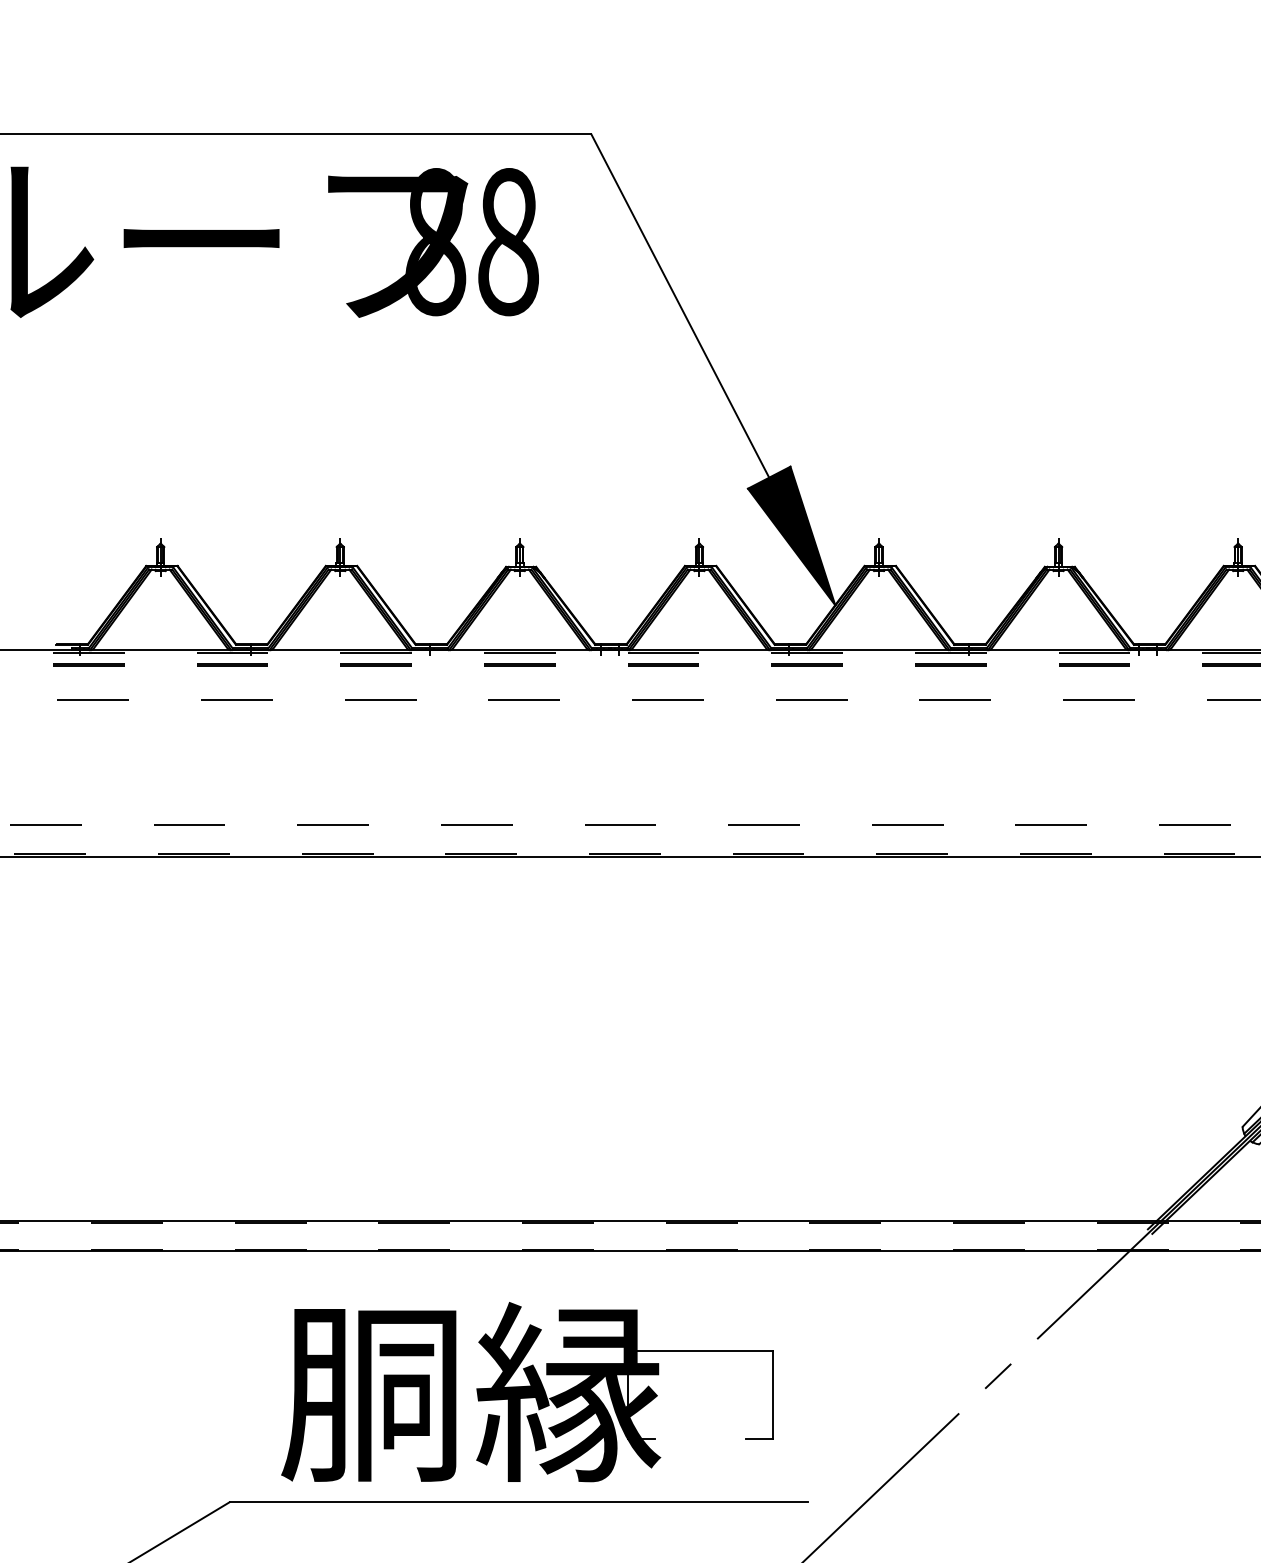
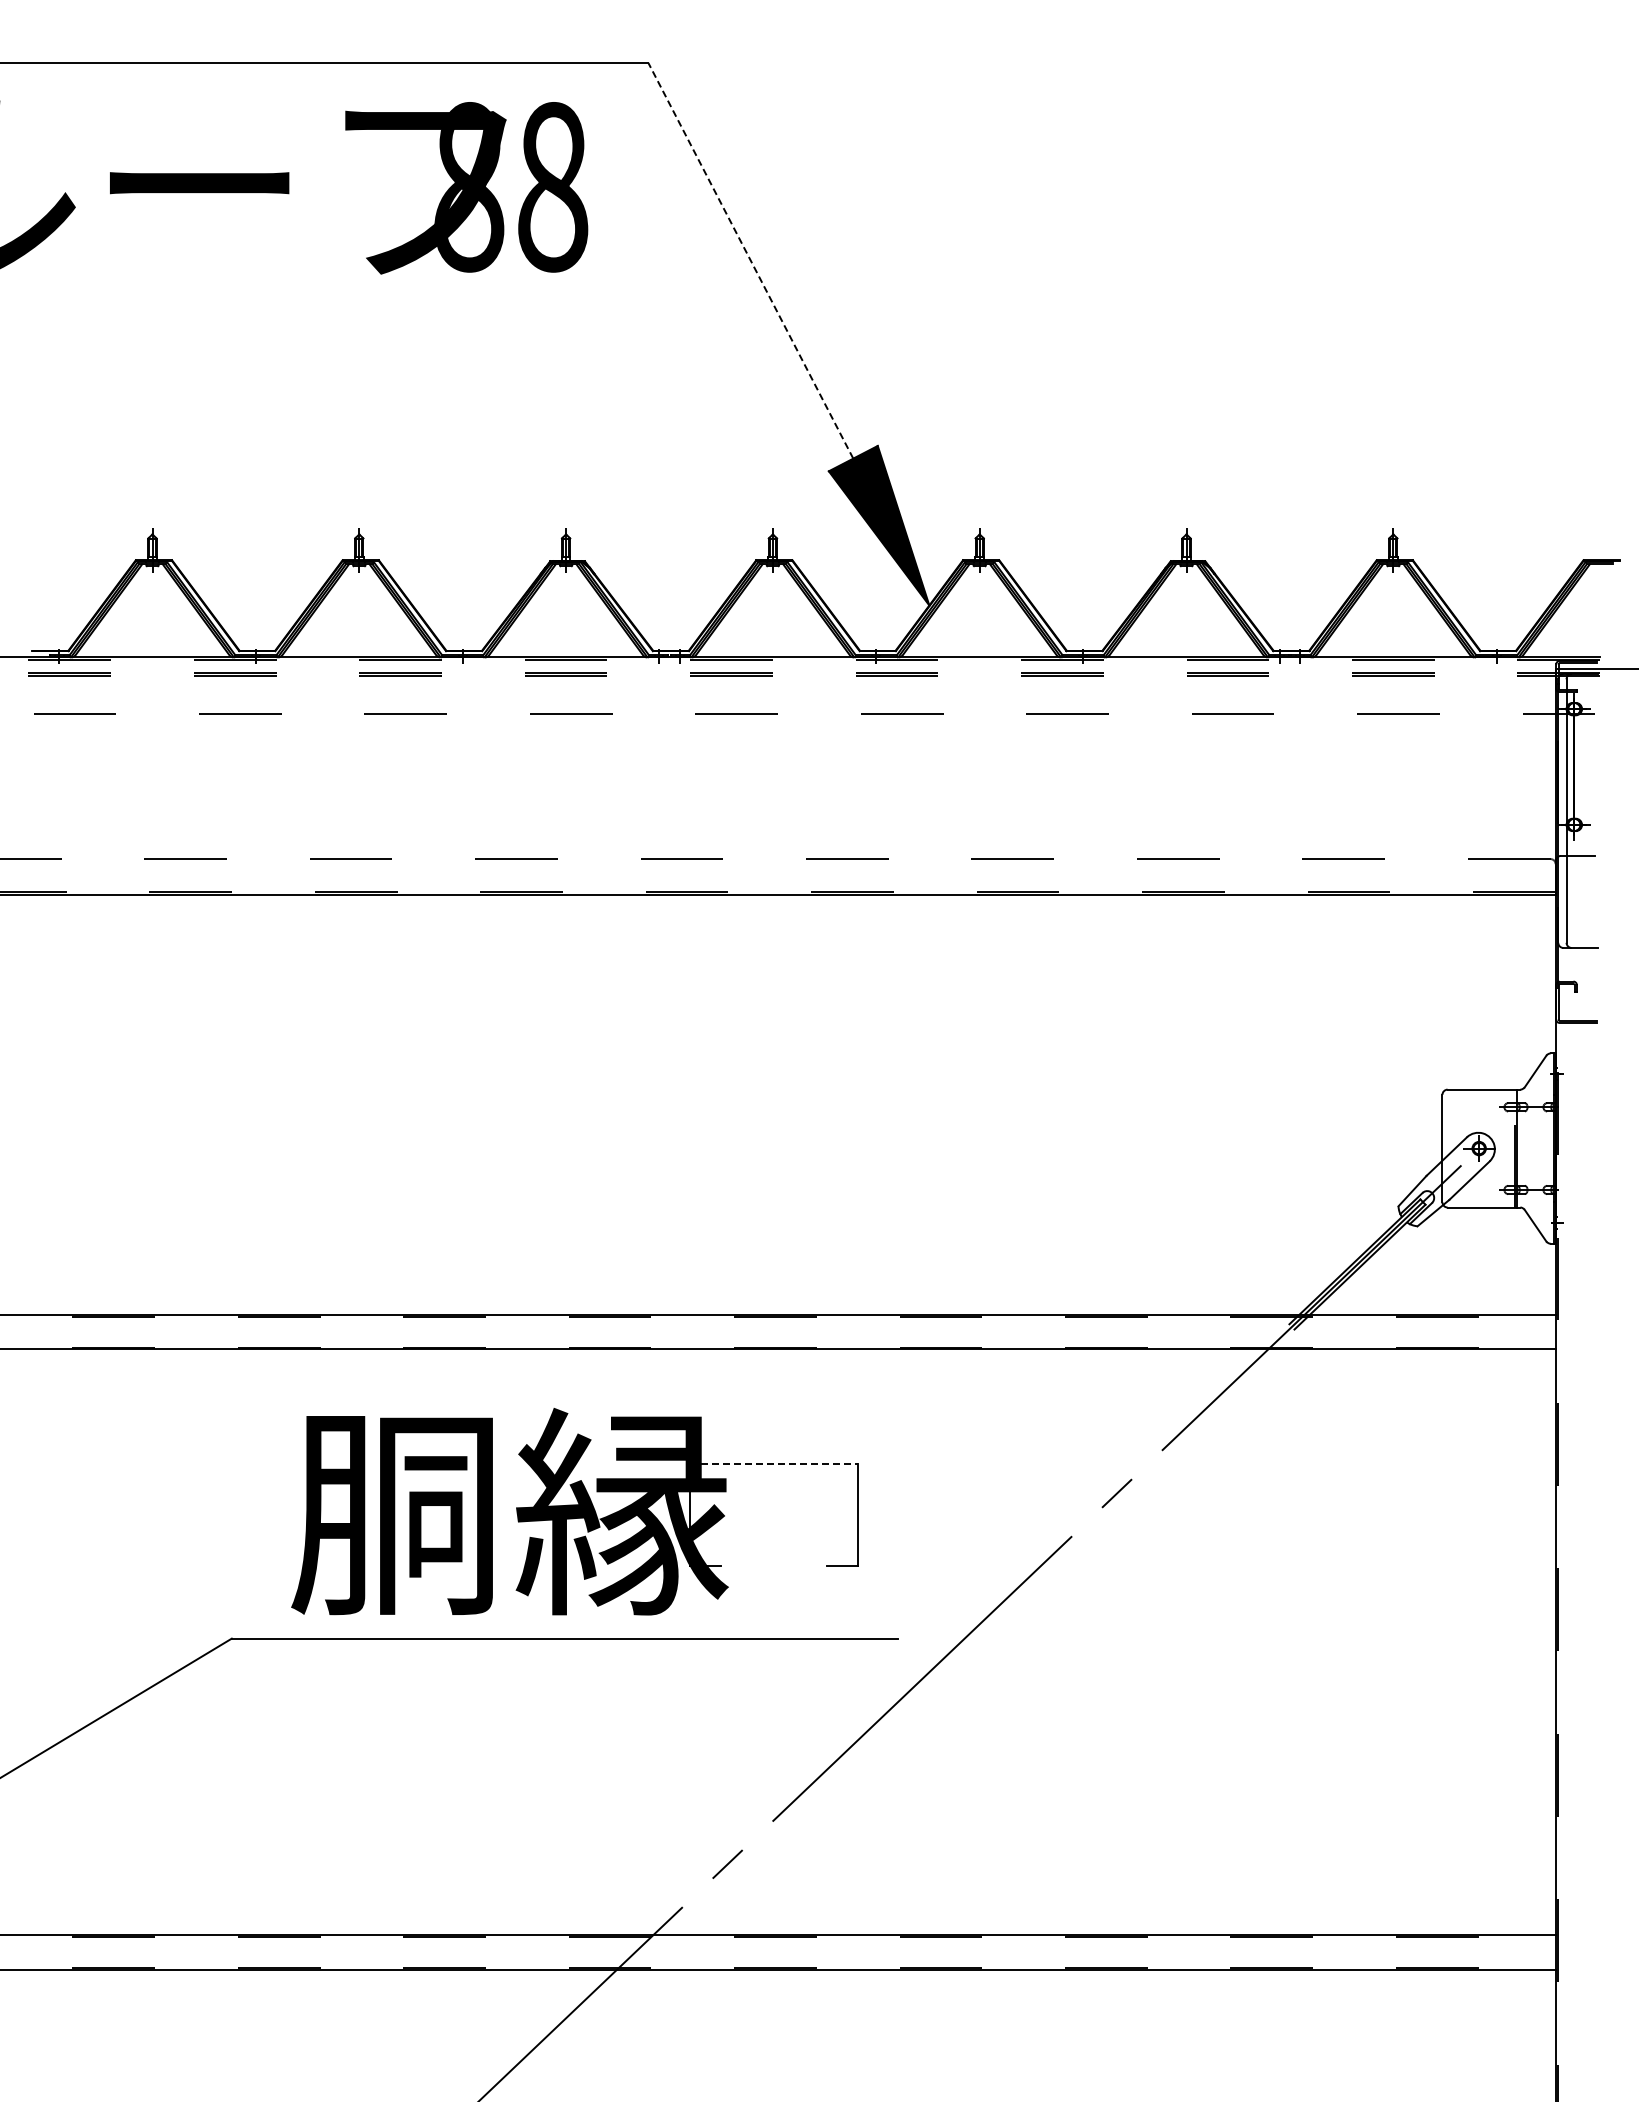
line: (679, 305) -> (750, 260), solid -> dashed
line: (699, 1350) -> (773, 1463), solid -> dashed

